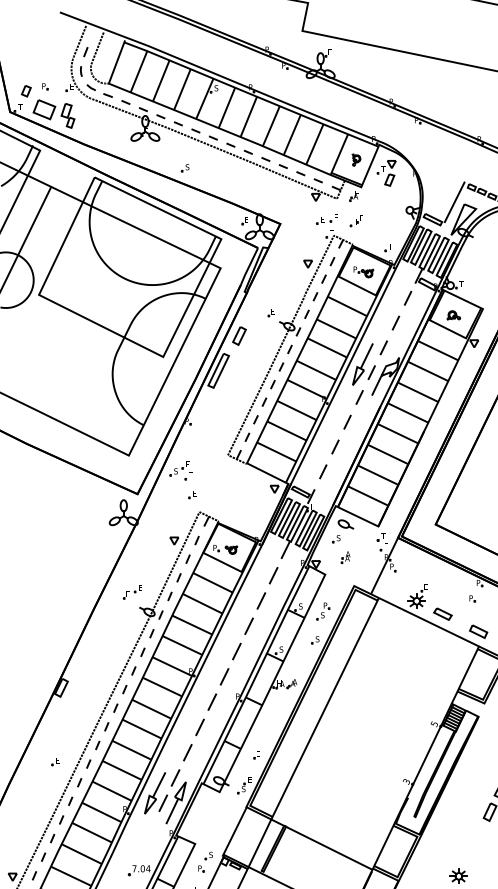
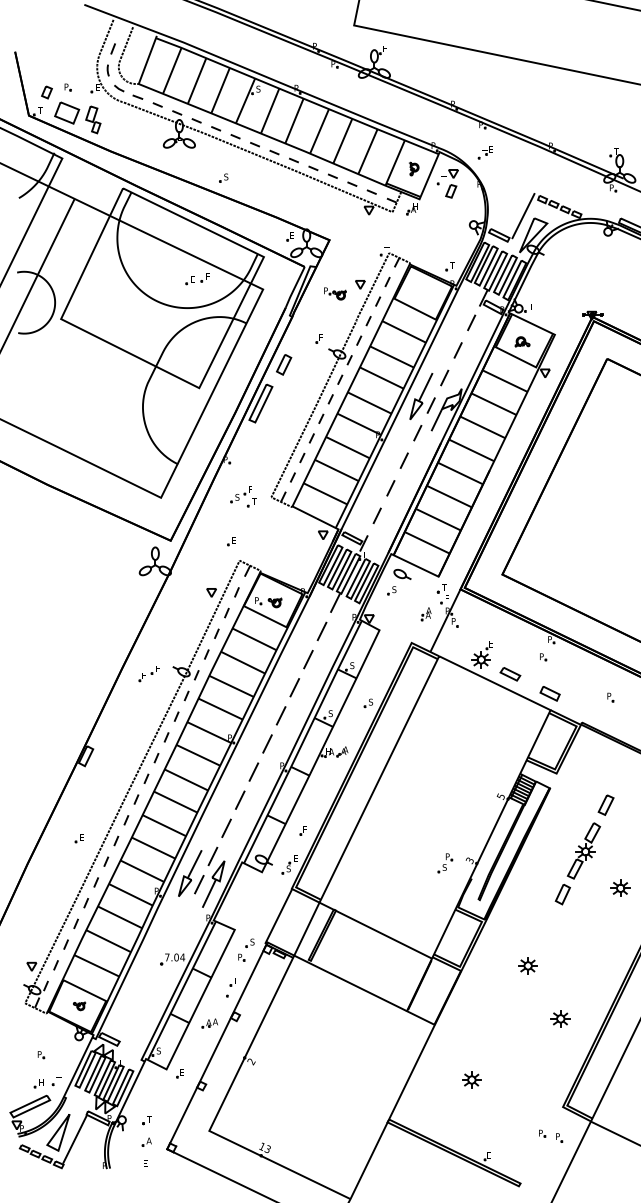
part: (327, 219) -> (197, 279), moved
part: (355, 220) -> (484, 152), moved
part: (363, 271) -> (335, 293), moved
part: (181, 470) -> (243, 496), moved
part: (345, 557) -> (425, 614), moved
part: (131, 592) -> (148, 674), moved
part: (323, 611) -> (445, 863), moved

